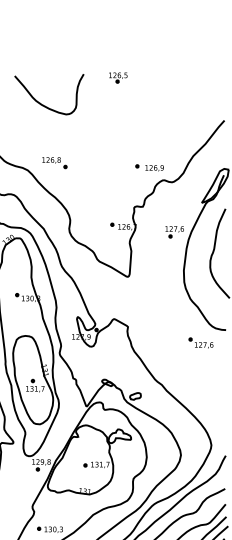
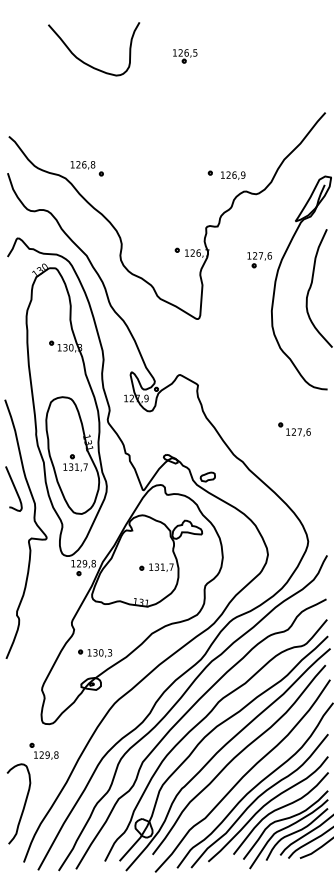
curve: (44, 105) -> (87, 63), moved
part: (54, 162) -> (86, 168), moved
part: (201, 342) -> (294, 429), moved

